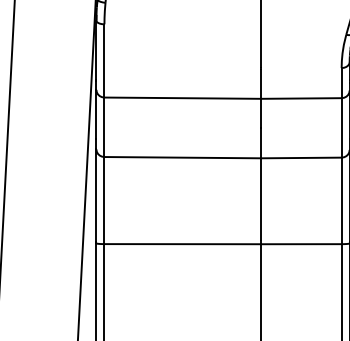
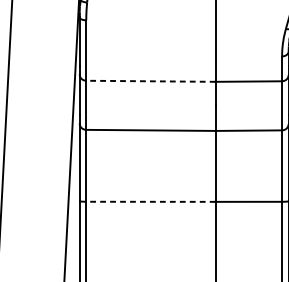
line: (182, 98) -> (150, 81), solid -> dashed
line: (182, 244) -> (150, 202), solid -> dashed

